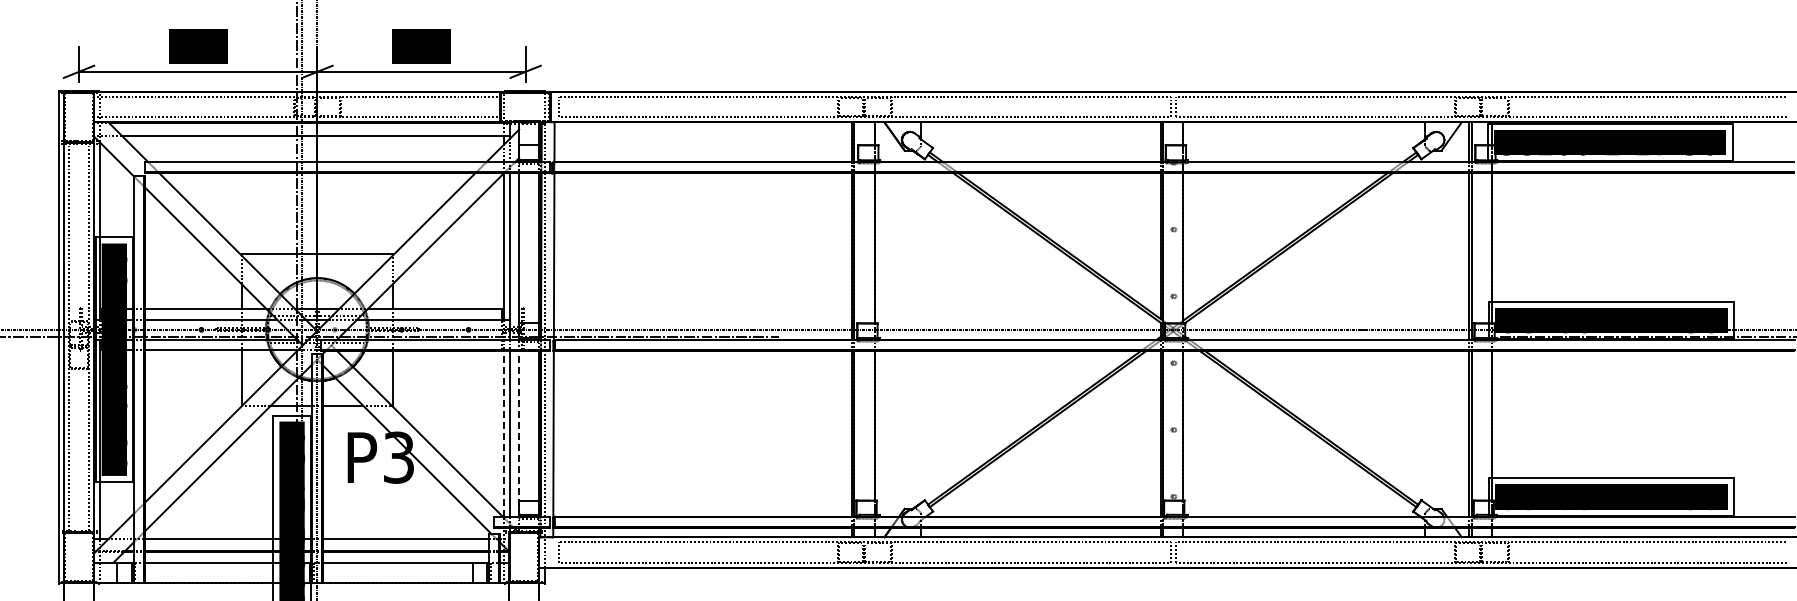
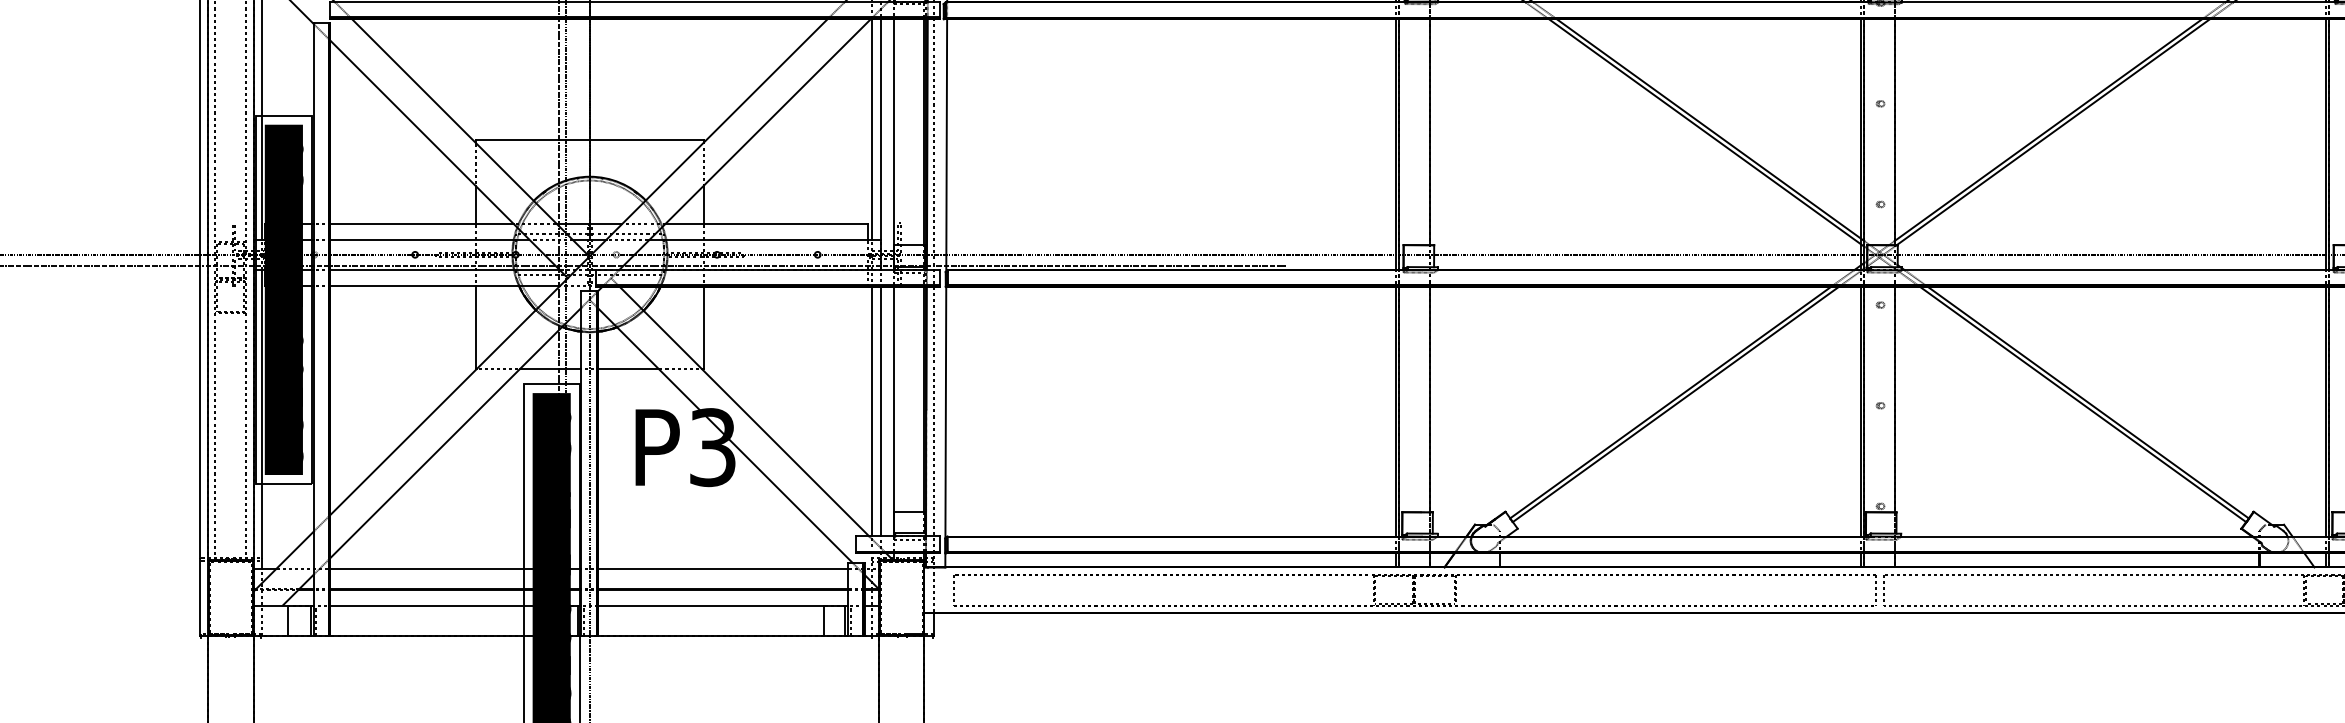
line: (504, 433) -> (871, 411), dashed -> solid
line: (519, 433) -> (894, 411), dashed -> solid

